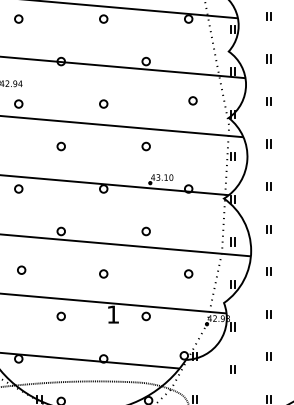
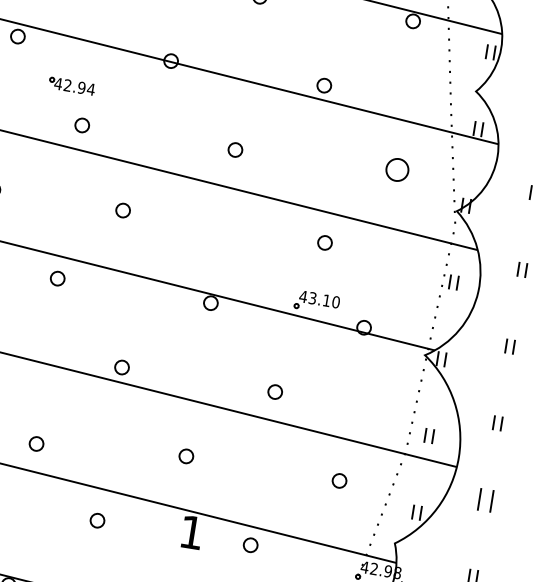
part: (192, 100) -> (396, 169), size x1.6
part: (60, 146) -> (121, 210), moved
part: (145, 146) -> (323, 242), moved
part: (21, 269) -> (36, 442), moved
part: (268, 271) -> (484, 499), size x1.6

